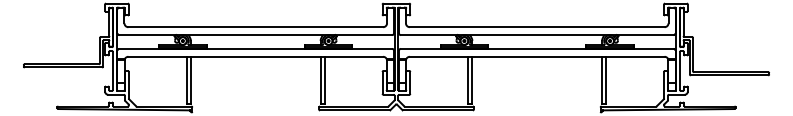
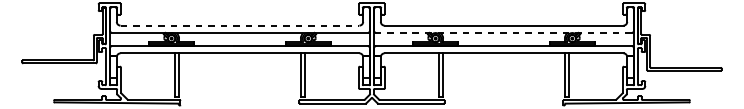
line: (256, 27) -> (240, 25), solid -> dashed
line: (536, 35) -> (503, 33), solid -> dashed

